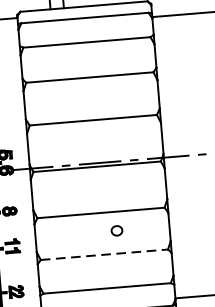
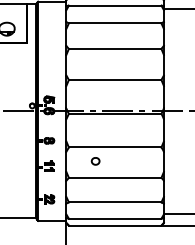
part: (116, 231) -> (95, 161), moved
line: (104, 254) -> (115, 177), dashed -> solid

